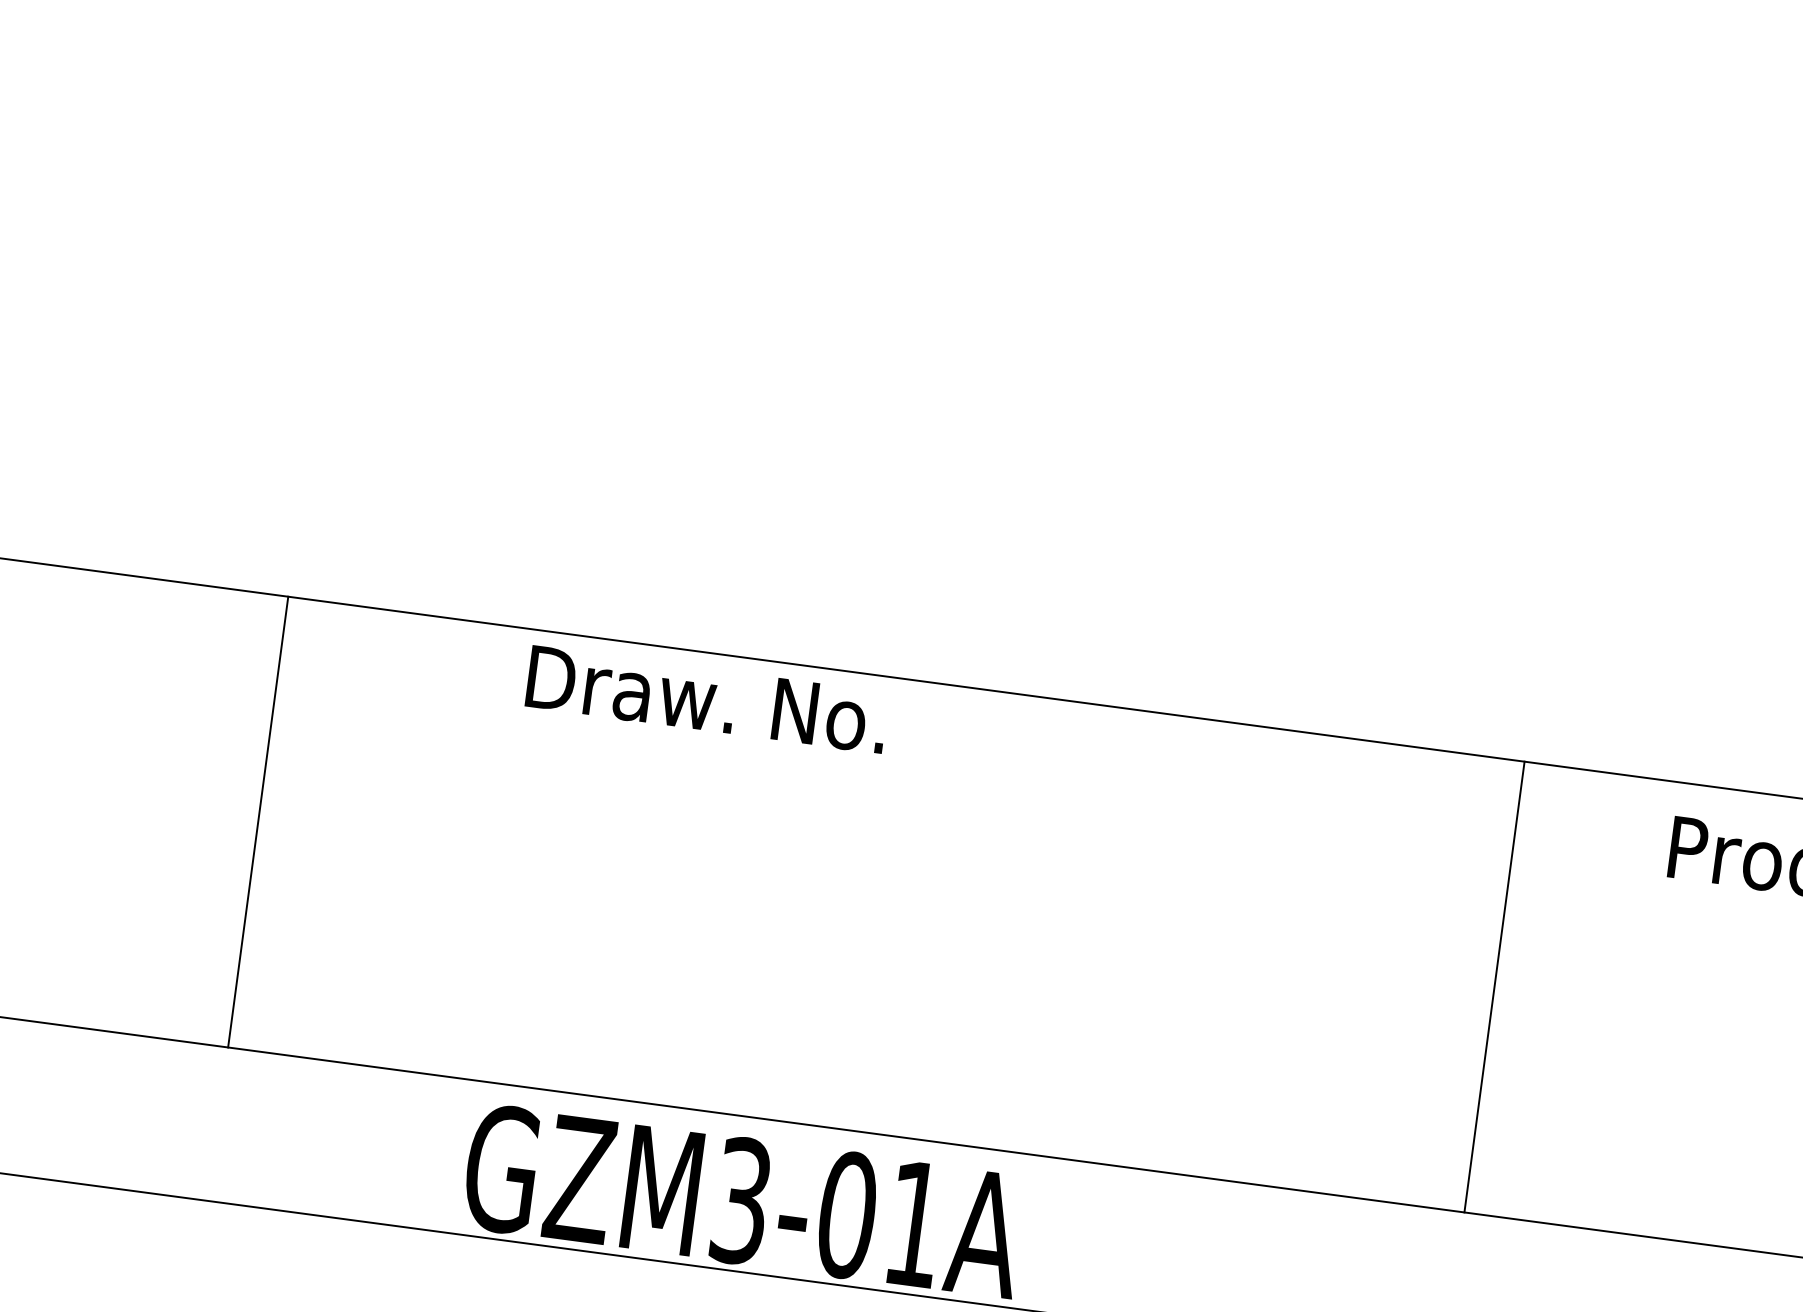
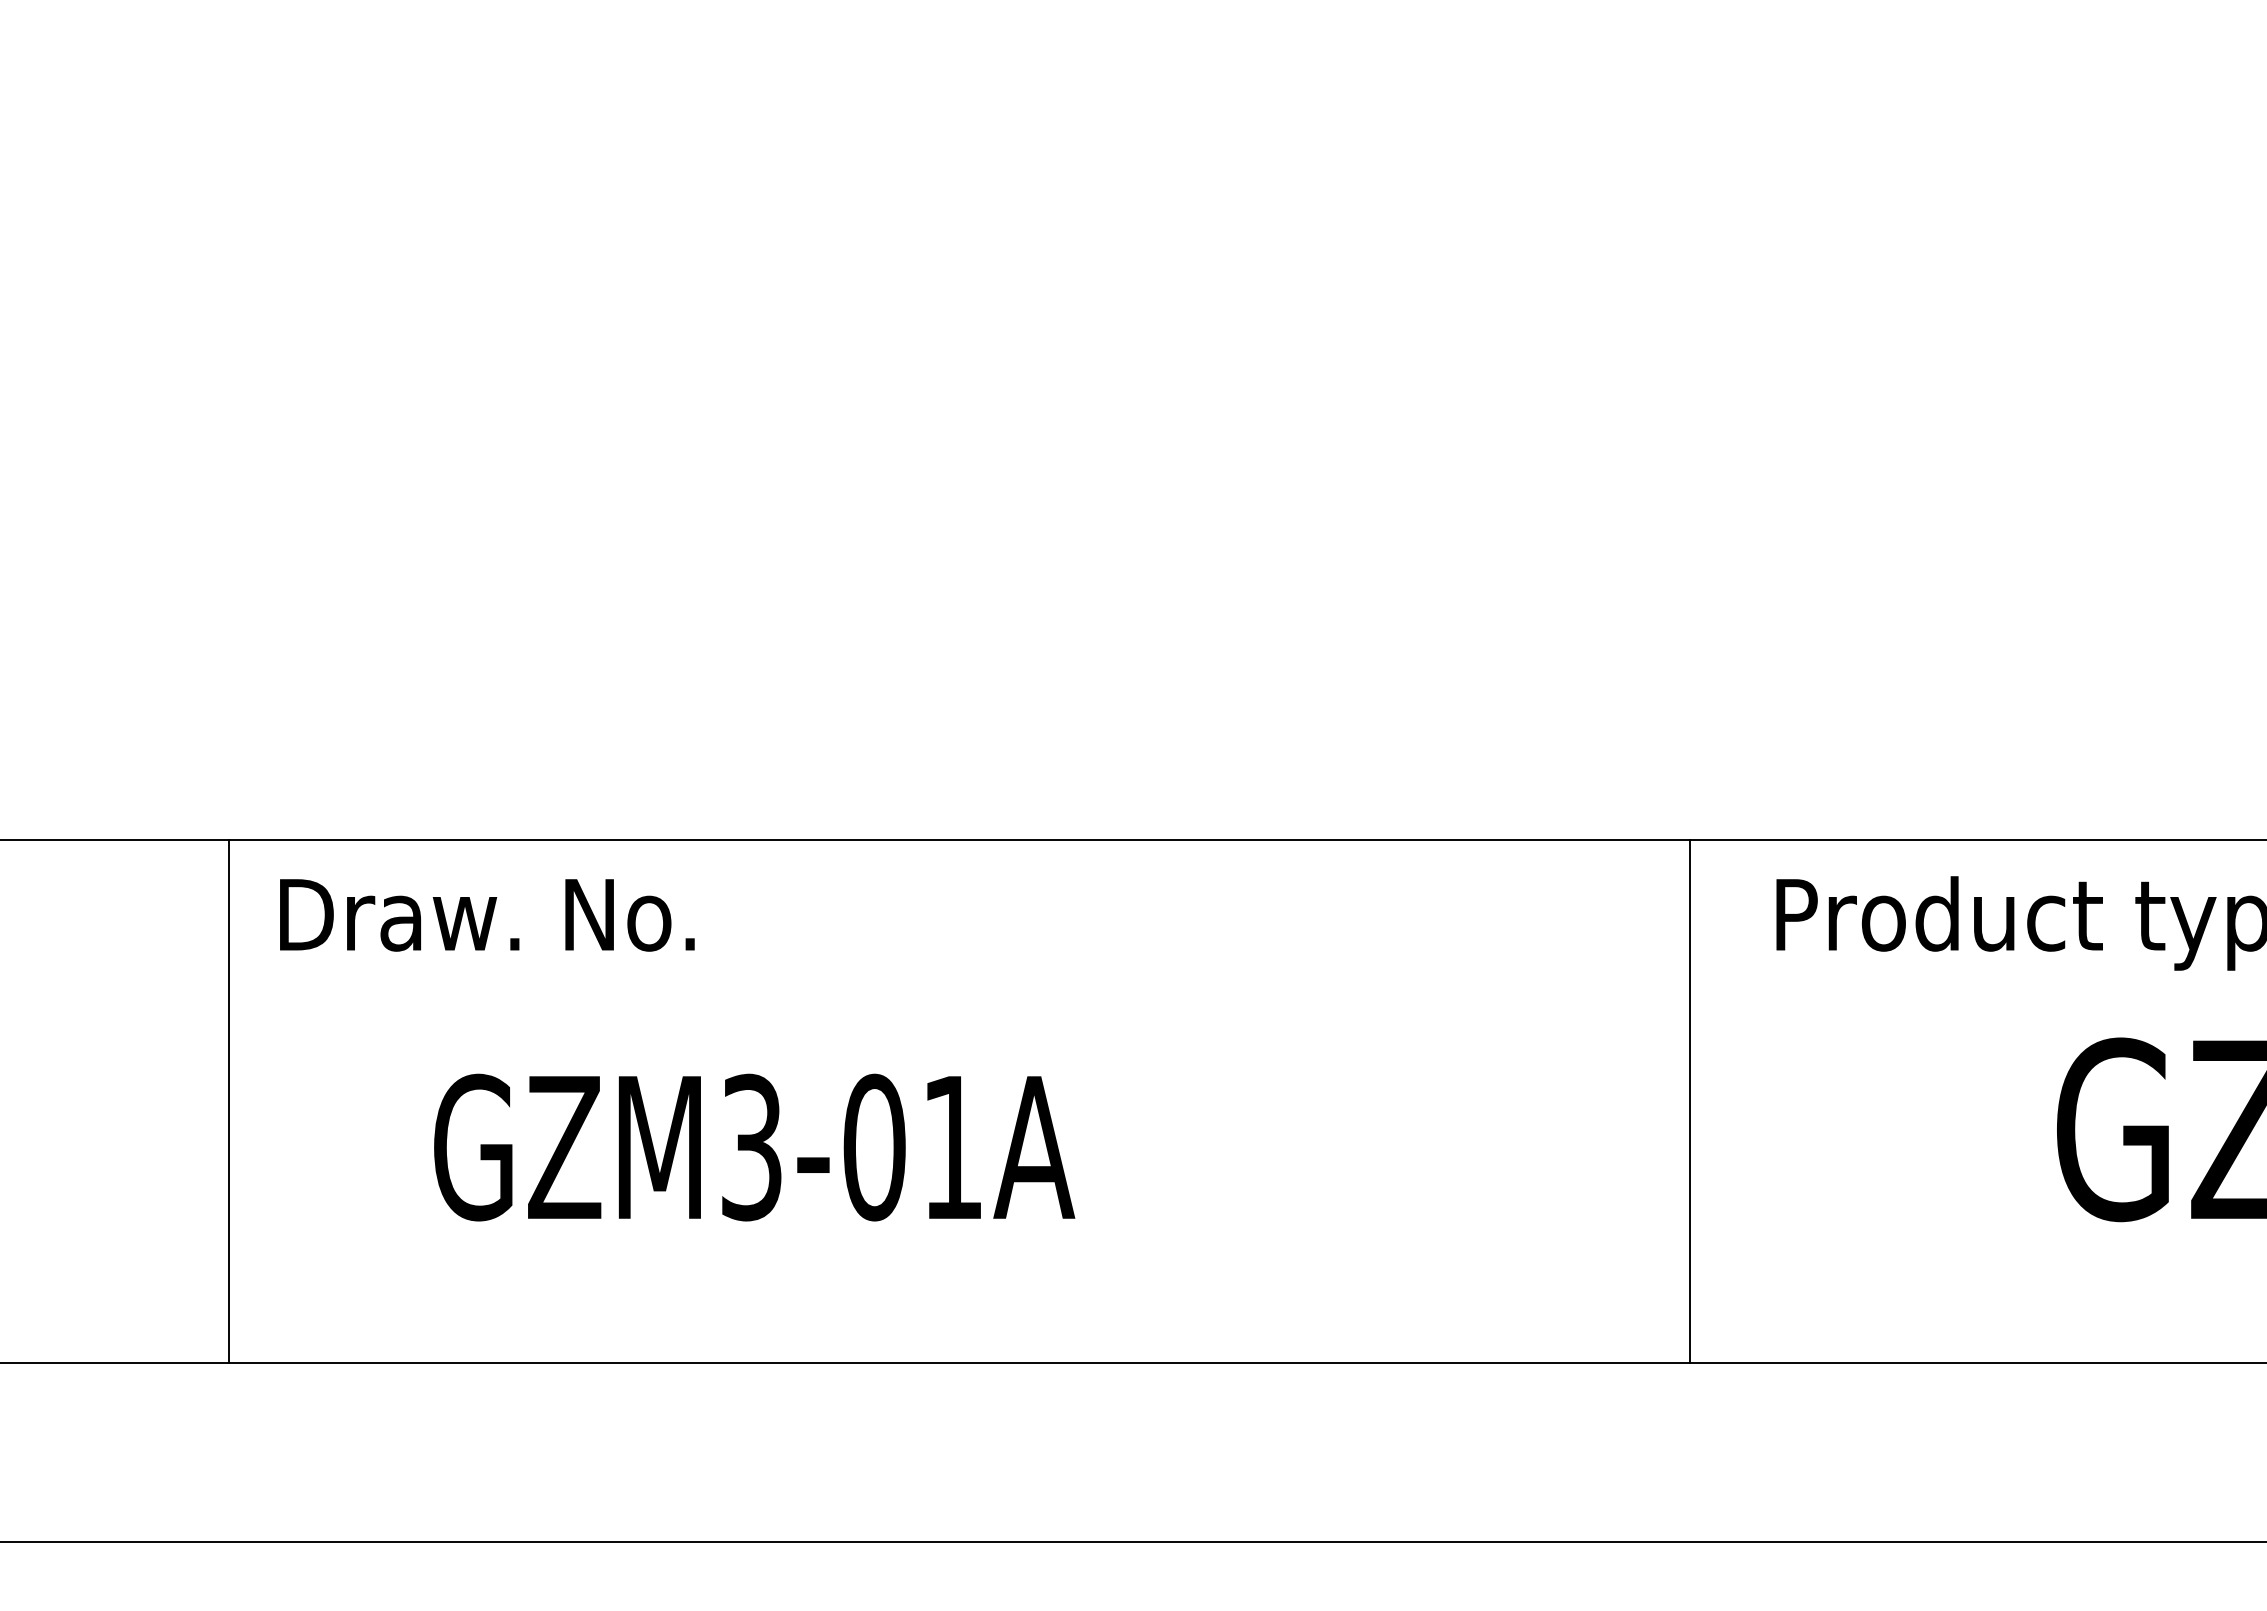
text: (707, 700) -> (487, 915), moved
line: (258, 821) -> (229, 1101), moved
line: (1494, 986) -> (1689, 1101), moved
text: (743, 1201) -> (754, 1147), moved

